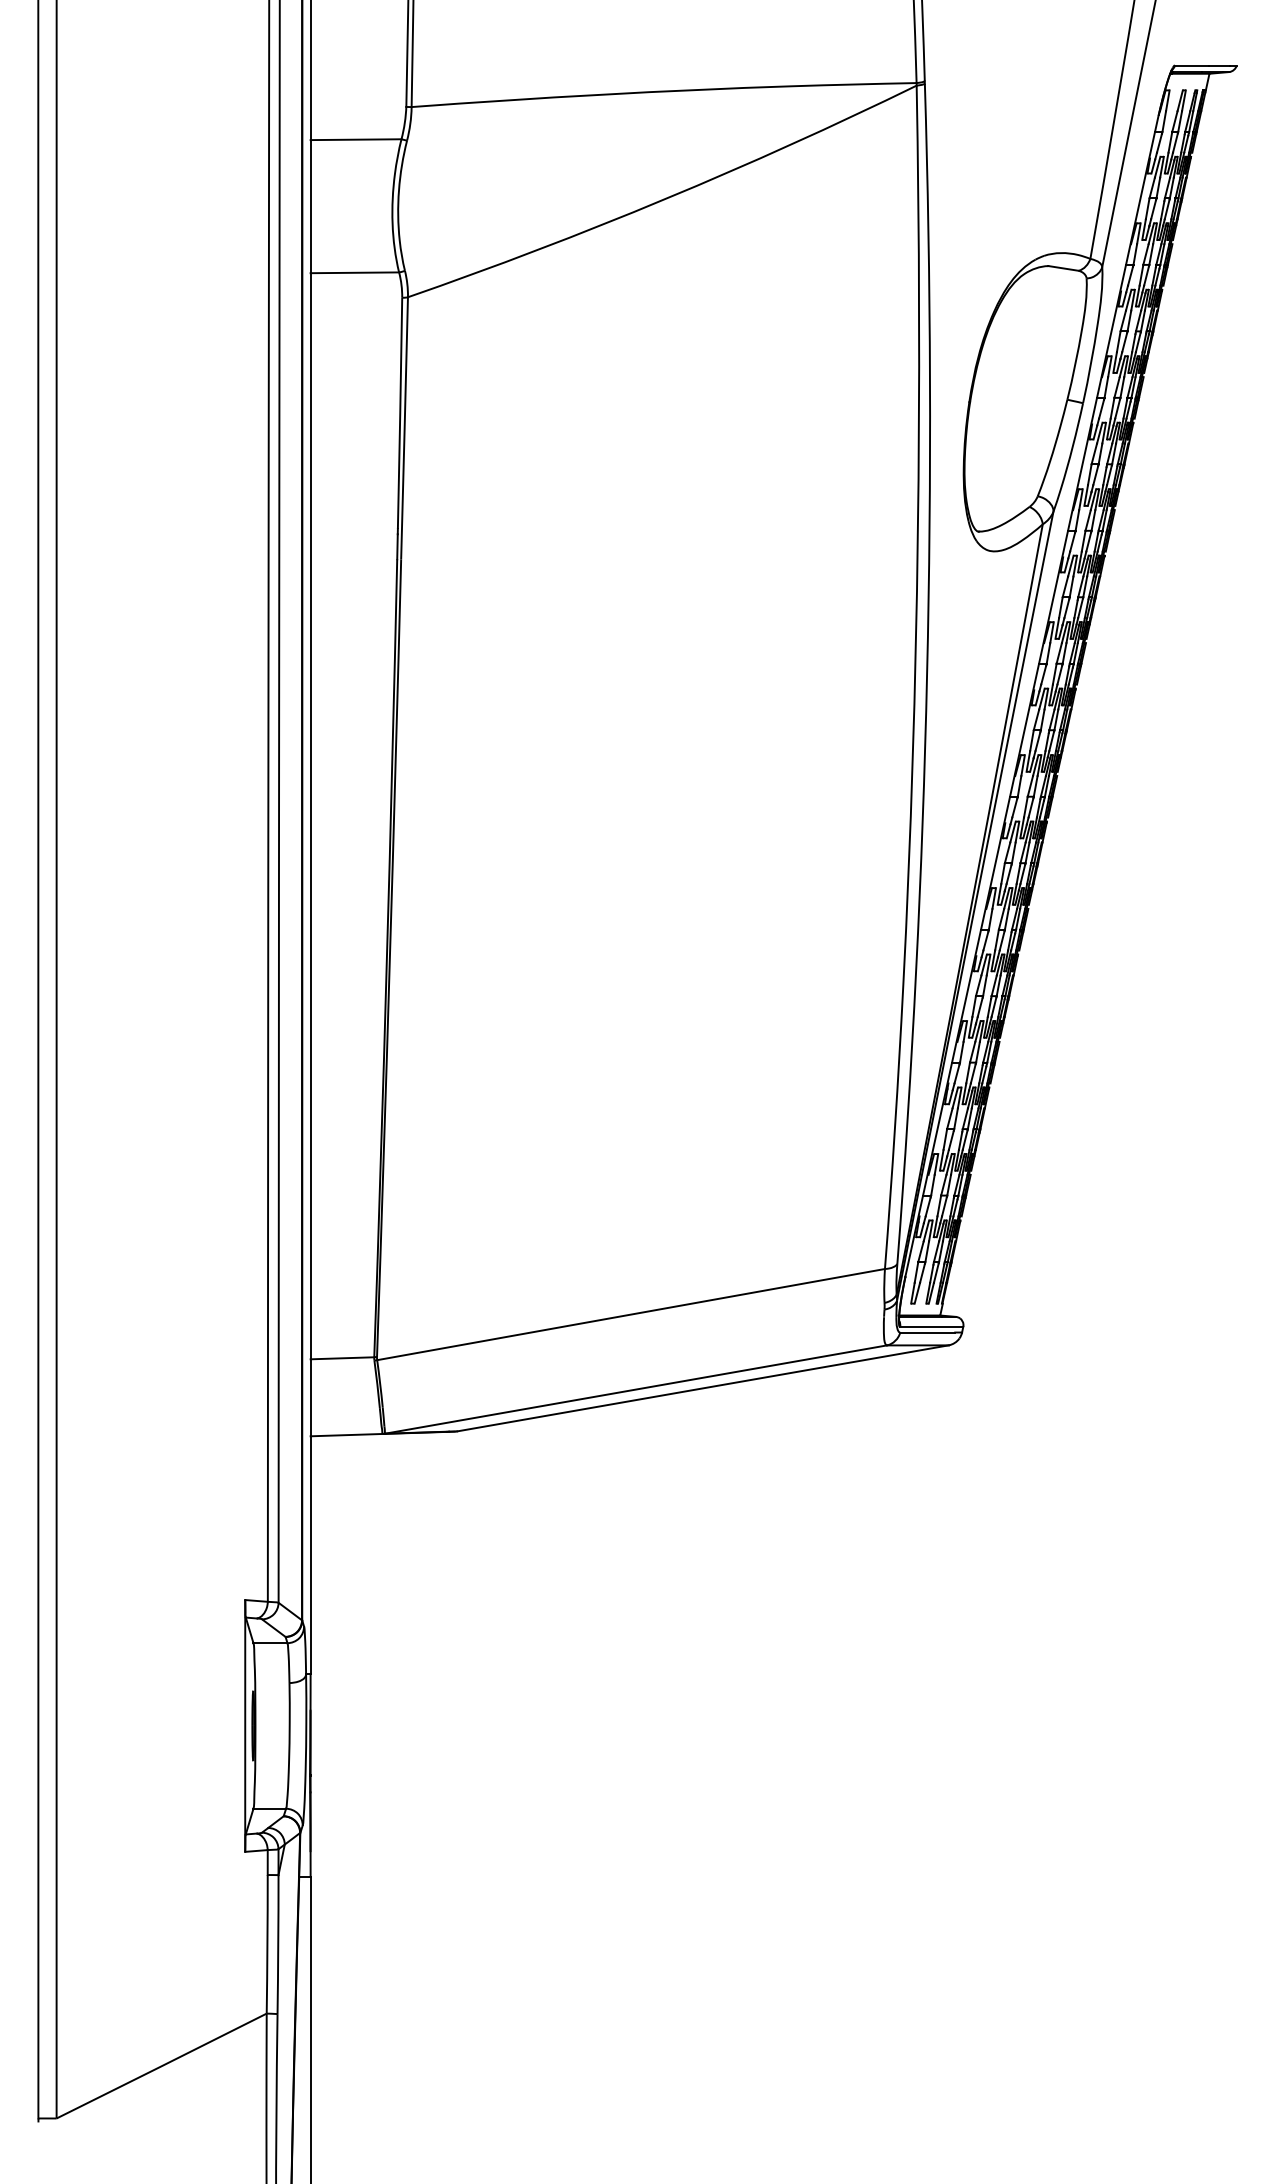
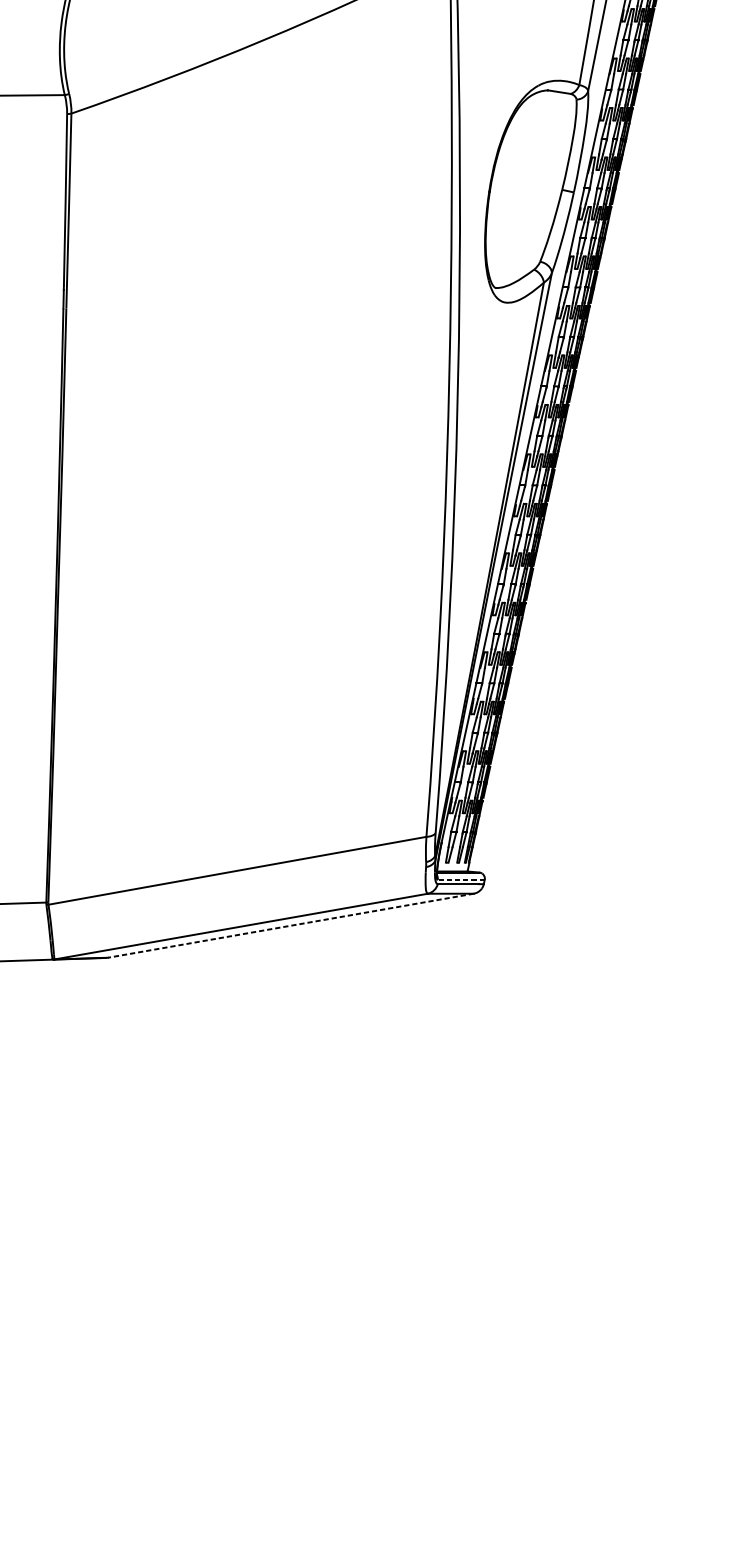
line: (931, 1326) -> (461, 879), solid -> dashed
line: (702, 1388) -> (290, 925), solid -> dashed

